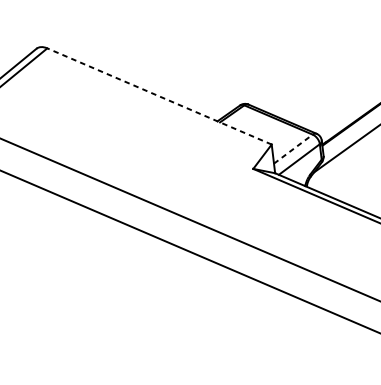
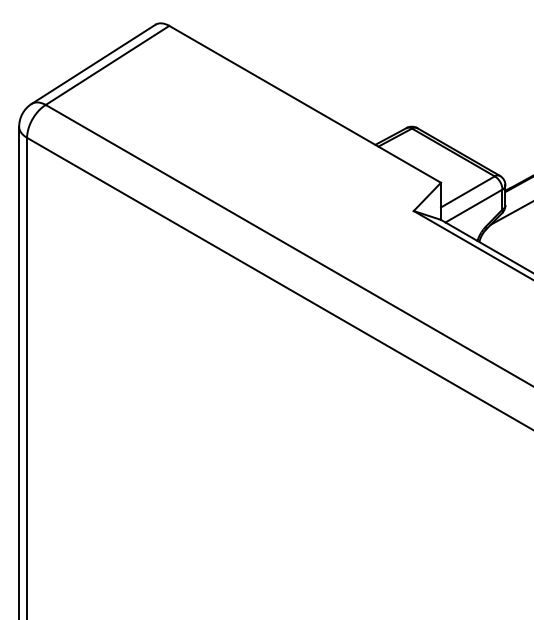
line: (159, 96) -> (305, 104), dashed -> solid
line: (293, 148) -> (468, 191), dashed -> solid

